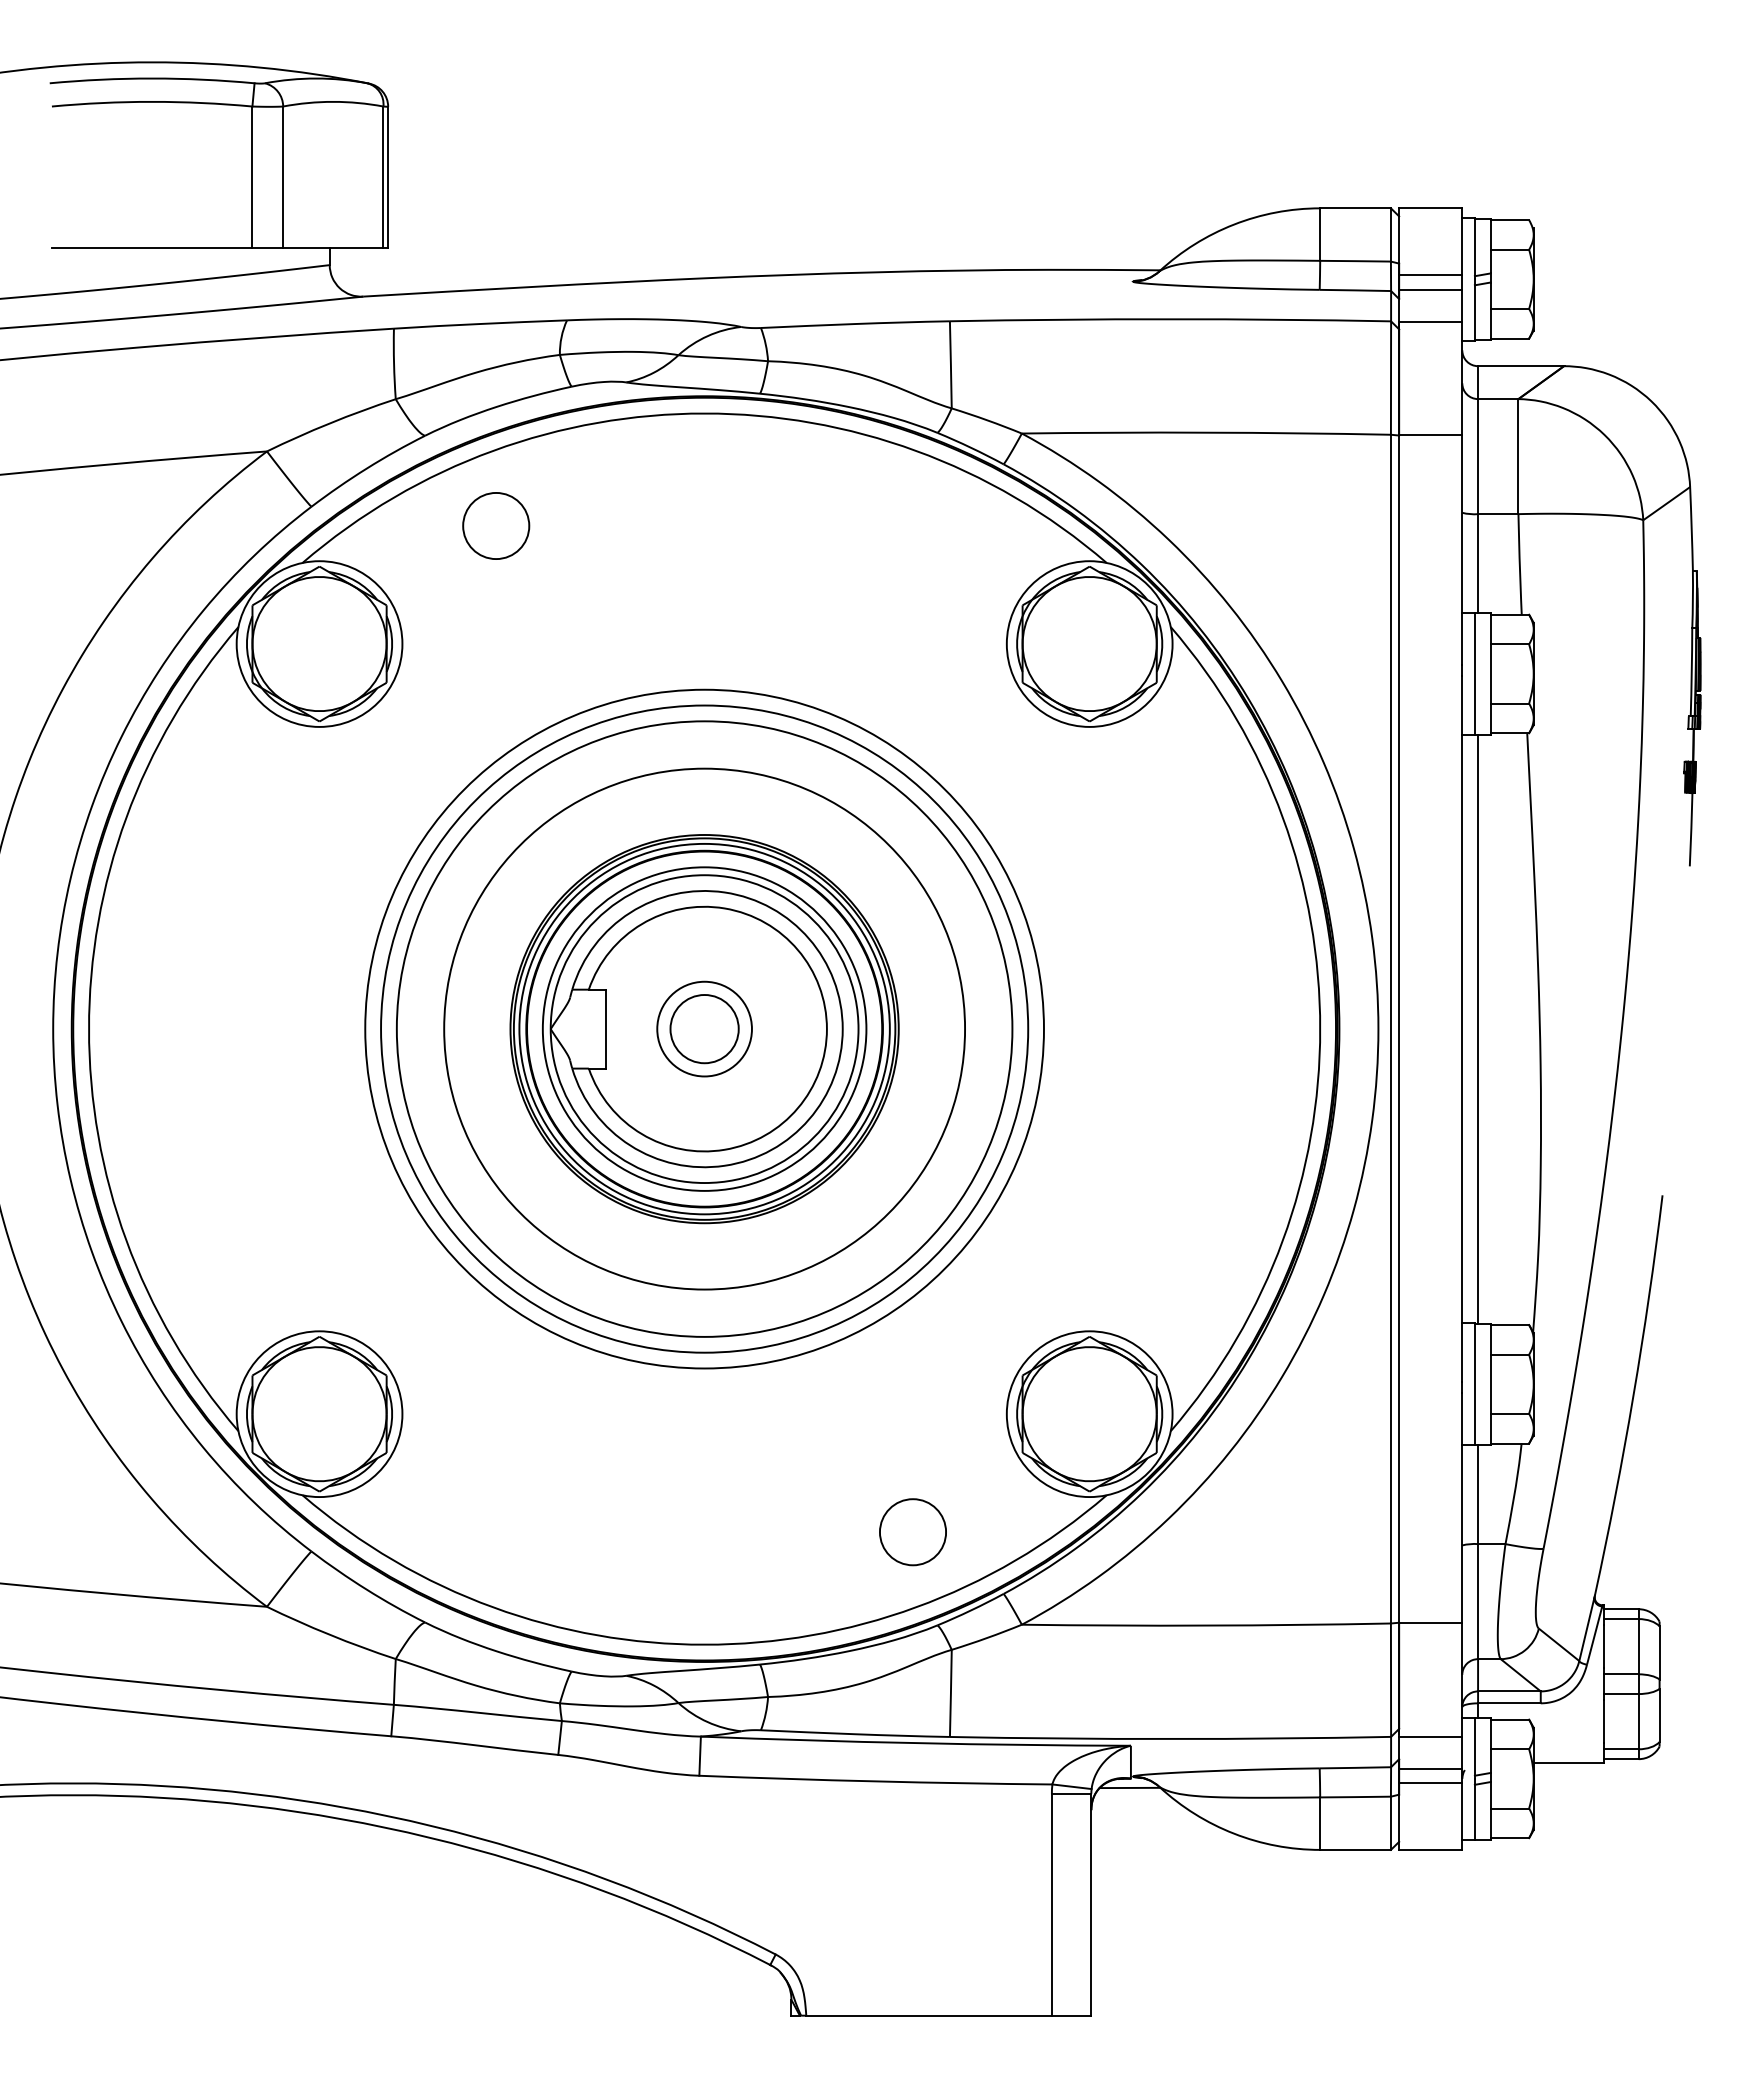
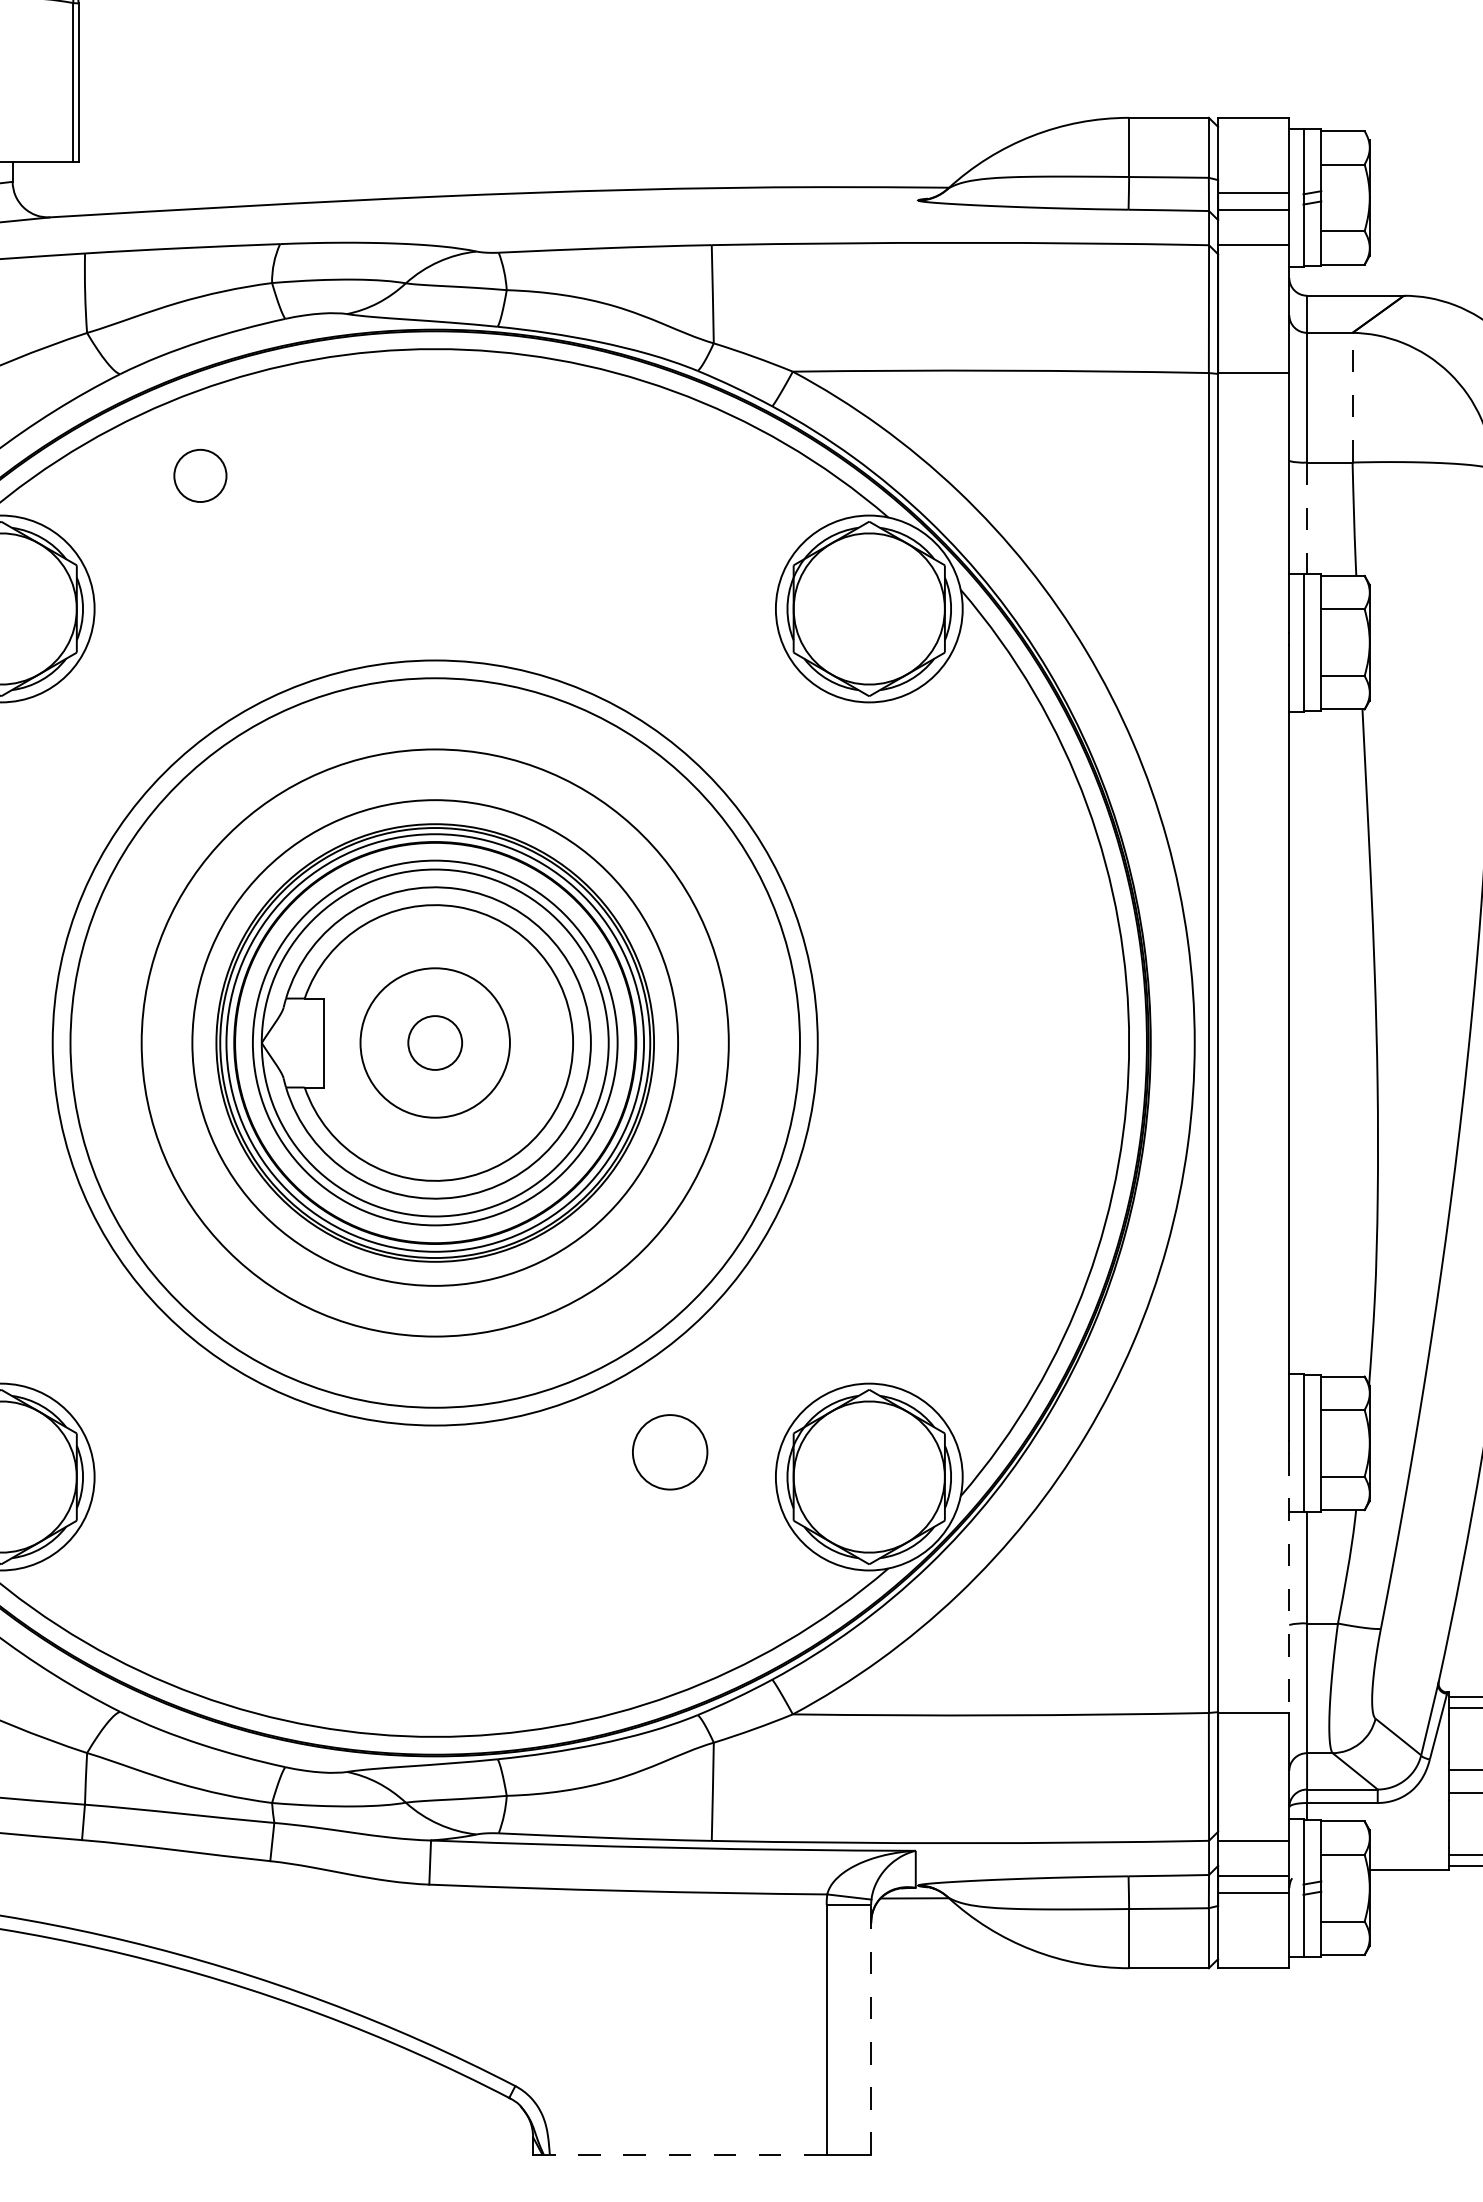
line: (1518, 456) -> (1352, 397), solid -> dashed
circle: (496, 525) -> (200, 475), size x0.7
line: (1478, 563) -> (1307, 518), solid -> dashed
circle: (704, 1028) -> (435, 1042), size x0.7
circle: (704, 1028) -> (435, 1042), size x1.4
line: (1478, 1028) -> (1307, 1042), removed
circle: (704, 1029) -> (435, 1043), size x0.7
line: (1462, 1508) -> (1289, 1583), solid -> dashed
circle: (912, 1532) -> (669, 1452), moved
line: (1091, 1904) -> (871, 2029), solid -> dashed
line: (929, 2015) -> (688, 2154), solid -> dashed

